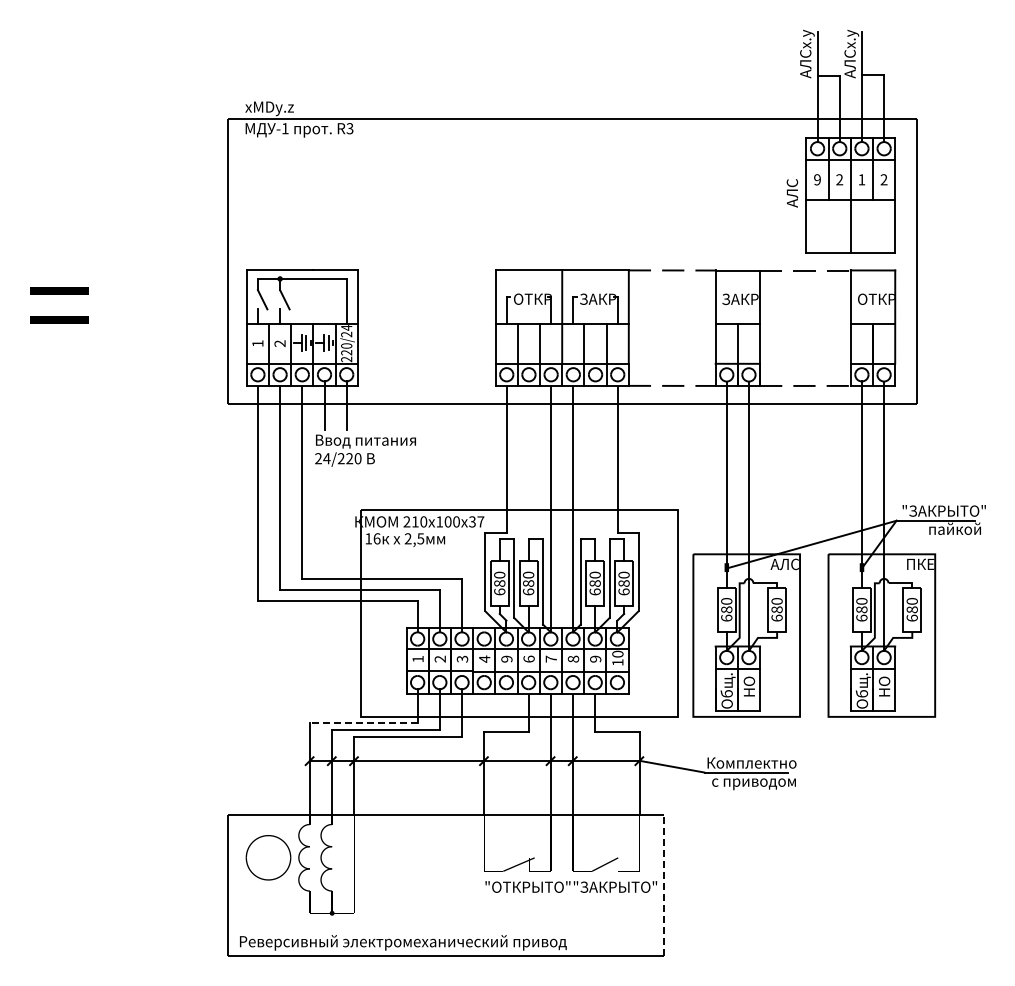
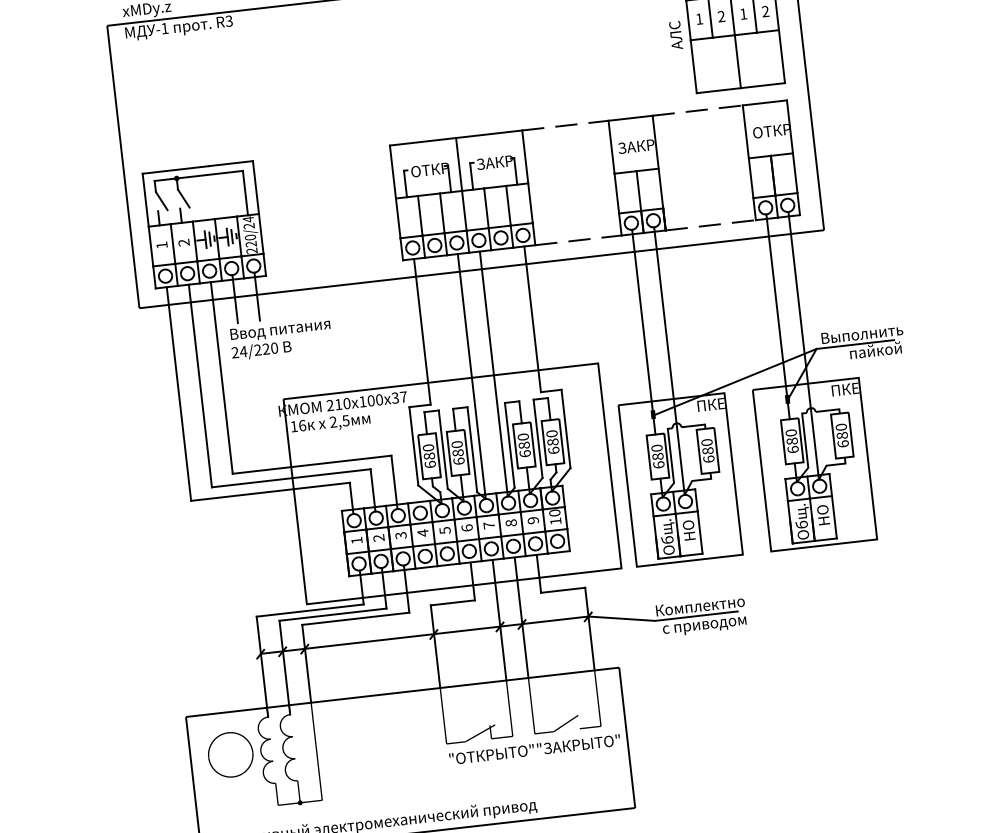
text: (817, 179) -> (699, 18), 9 -> 1
text: (943, 510) -> (862, 333), "ЗАКРЫТО" -> Выполнить
text: (784, 564) -> (710, 405), АЛС -> ПКЕ
text: (506, 658) -> (444, 529), 9 -> 5
line: (363, 723) -> (309, 610), dashed -> solid
line: (664, 885) -> (627, 737), dashed -> solid

